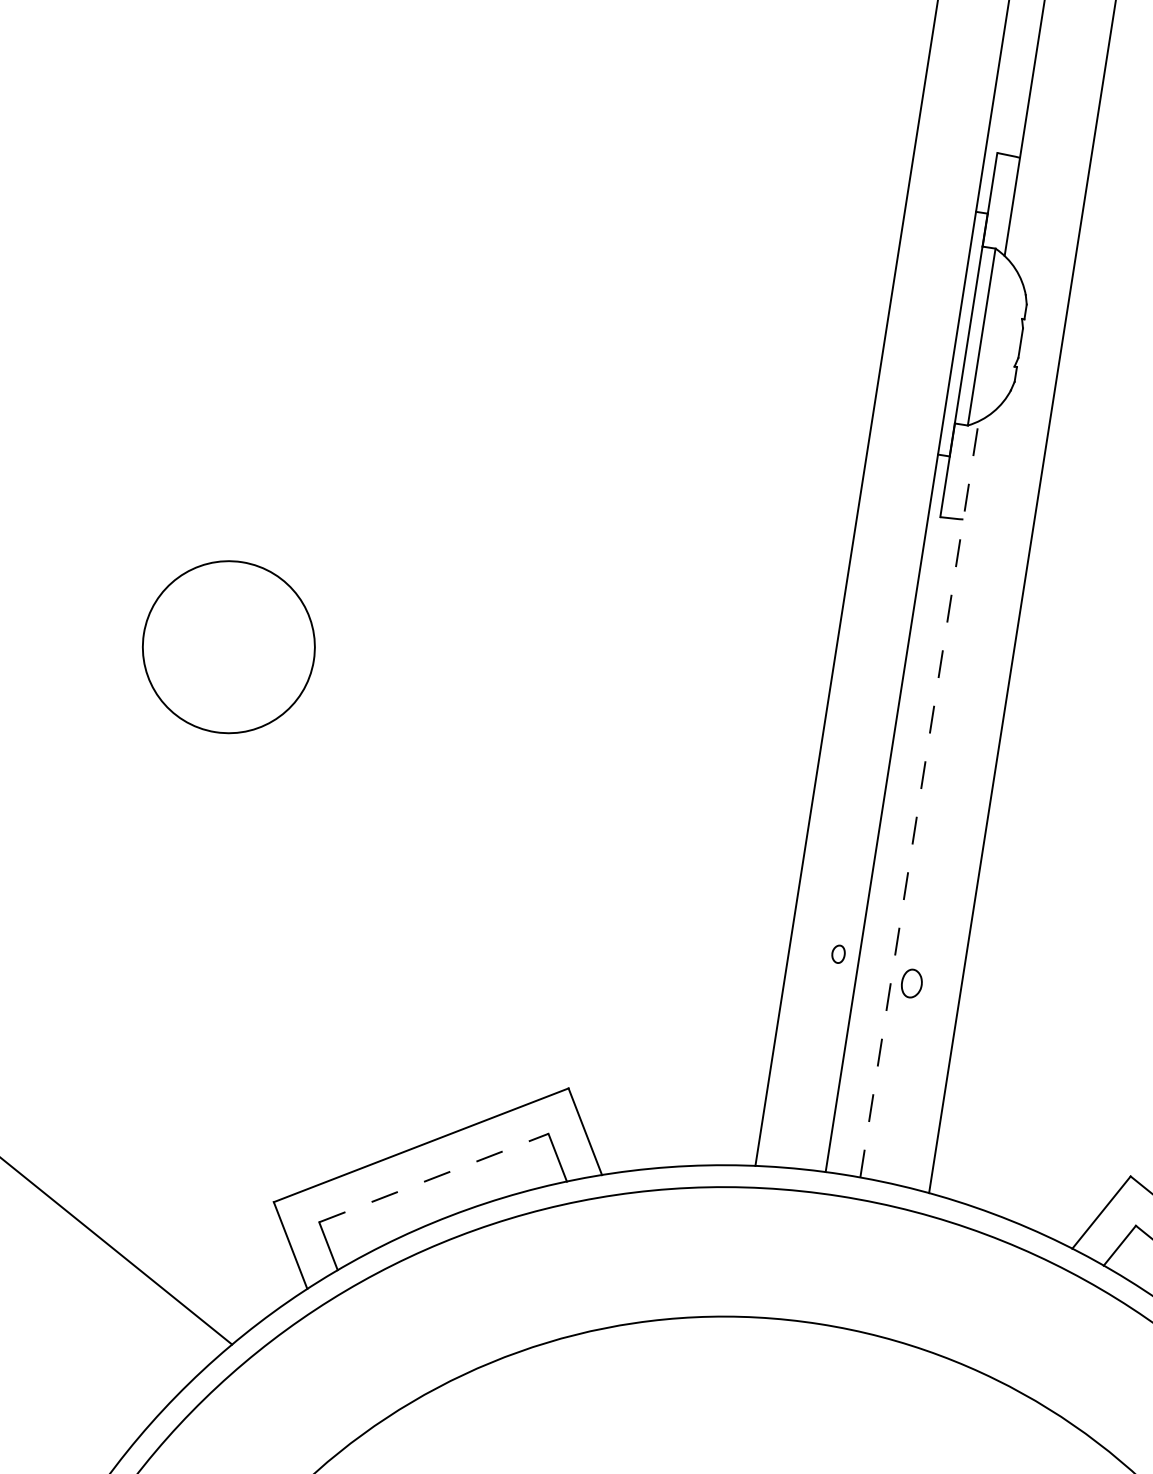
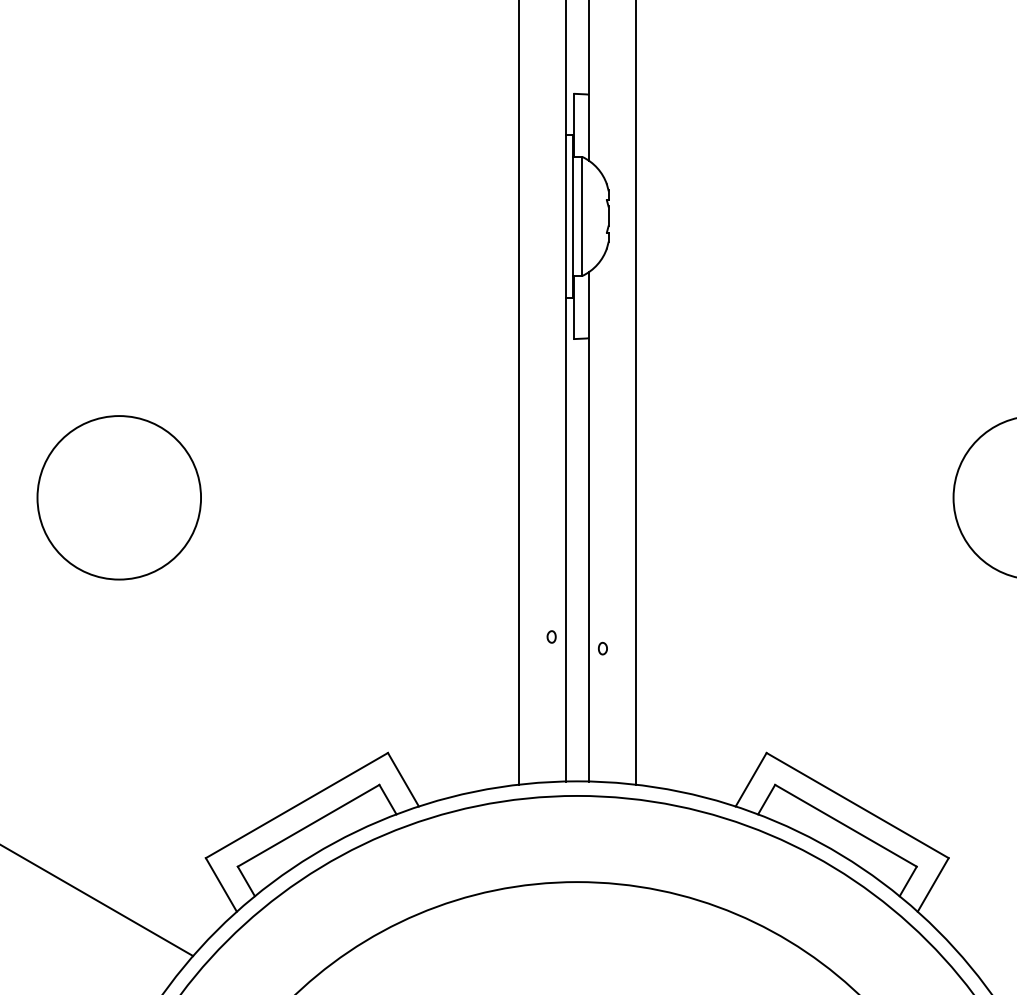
circle: (227, 646) -> (118, 497), size x1.43
line: (918, 798) -> (588, 526), dashed -> solid
part: (911, 983) -> (602, 648), size x0.62
line: (433, 1177) -> (308, 825), dashed -> solid

